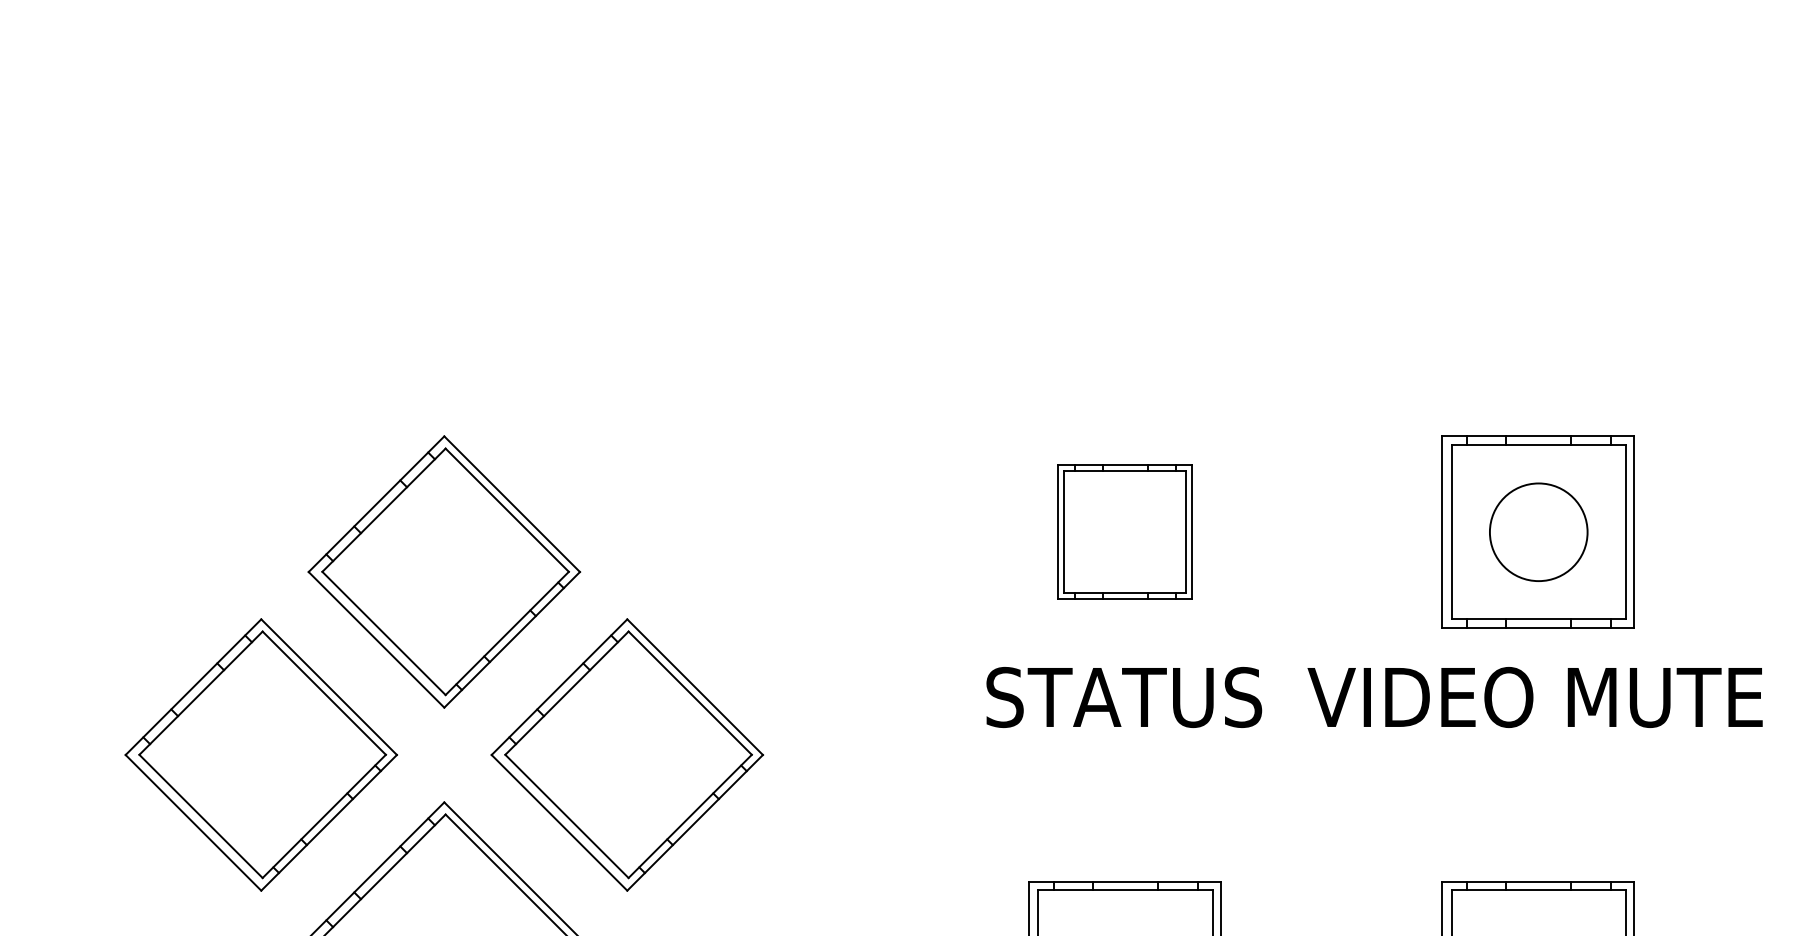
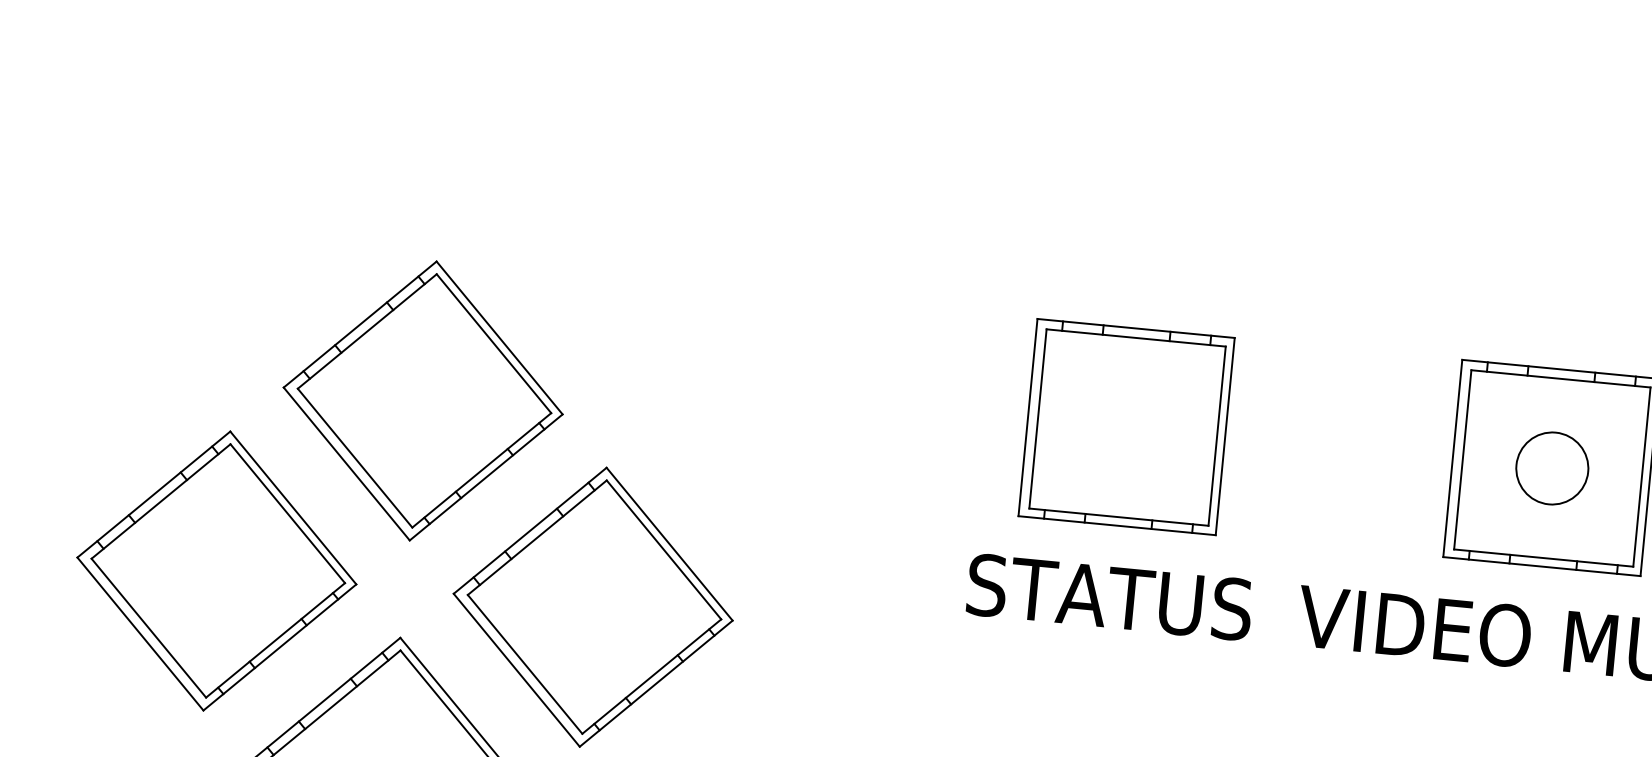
part: (1124, 531) -> (1126, 426), size x1.43
circle: (1538, 532) -> (1552, 468), size x0.71

